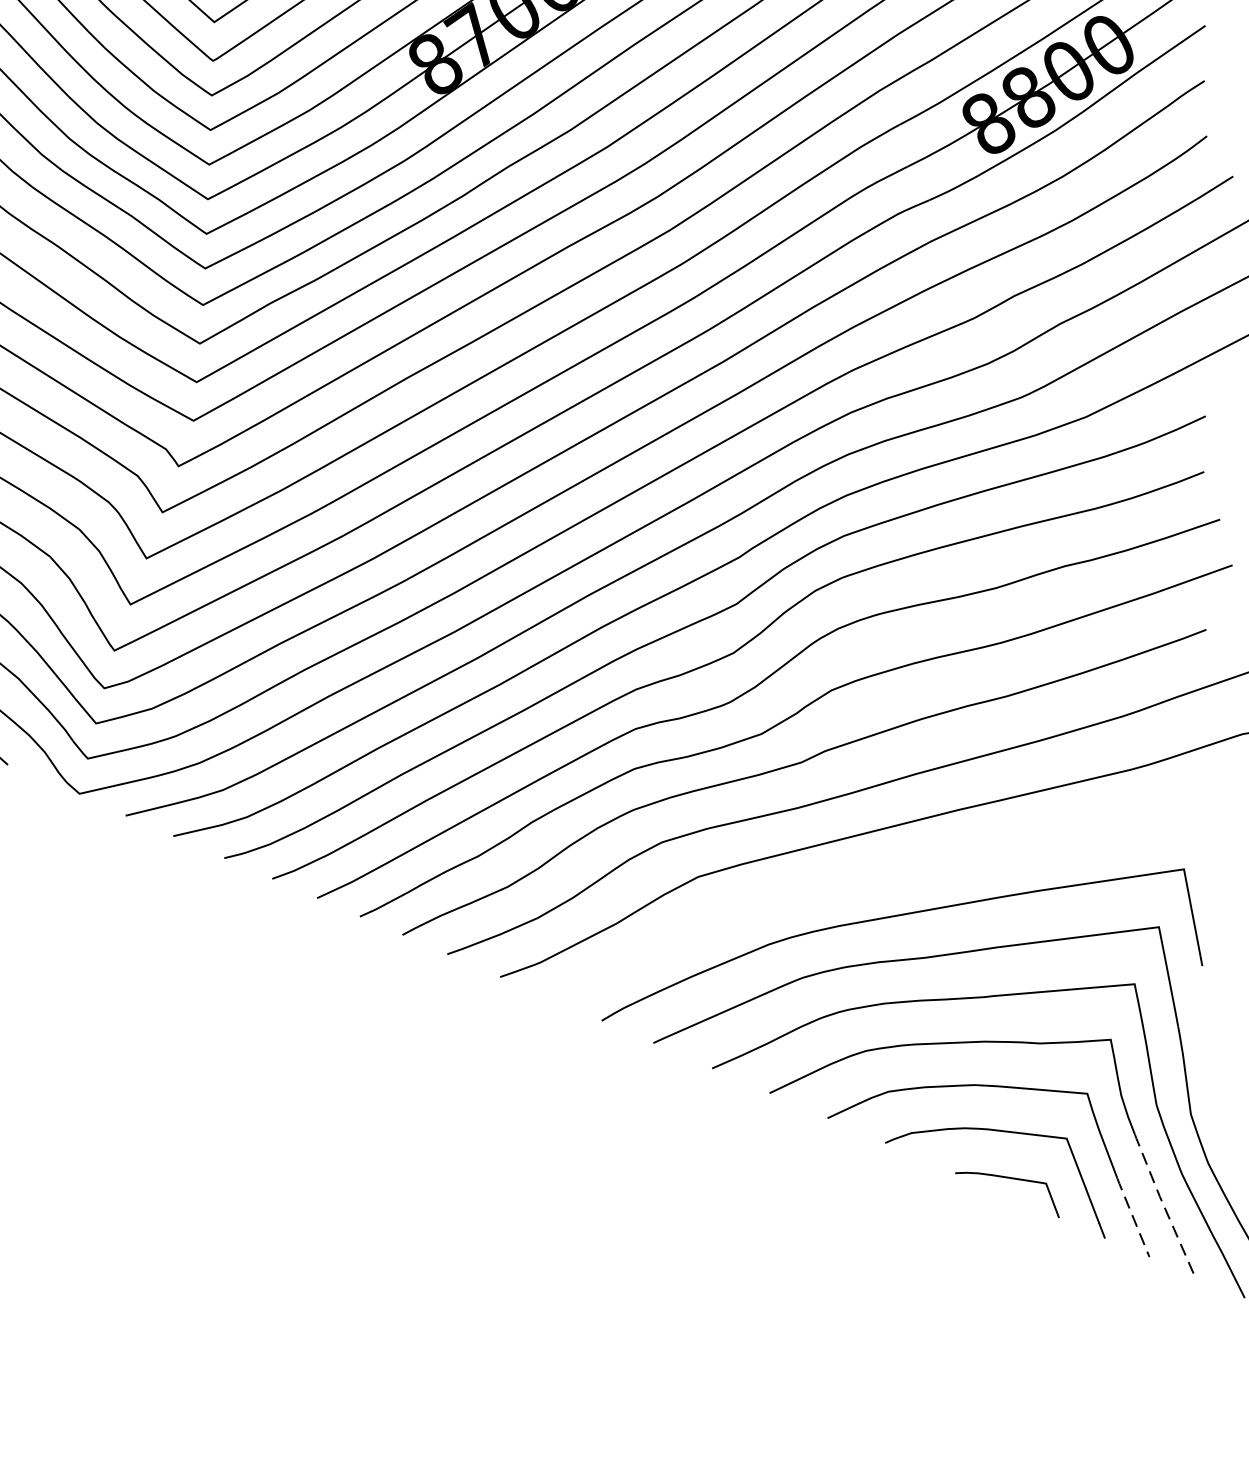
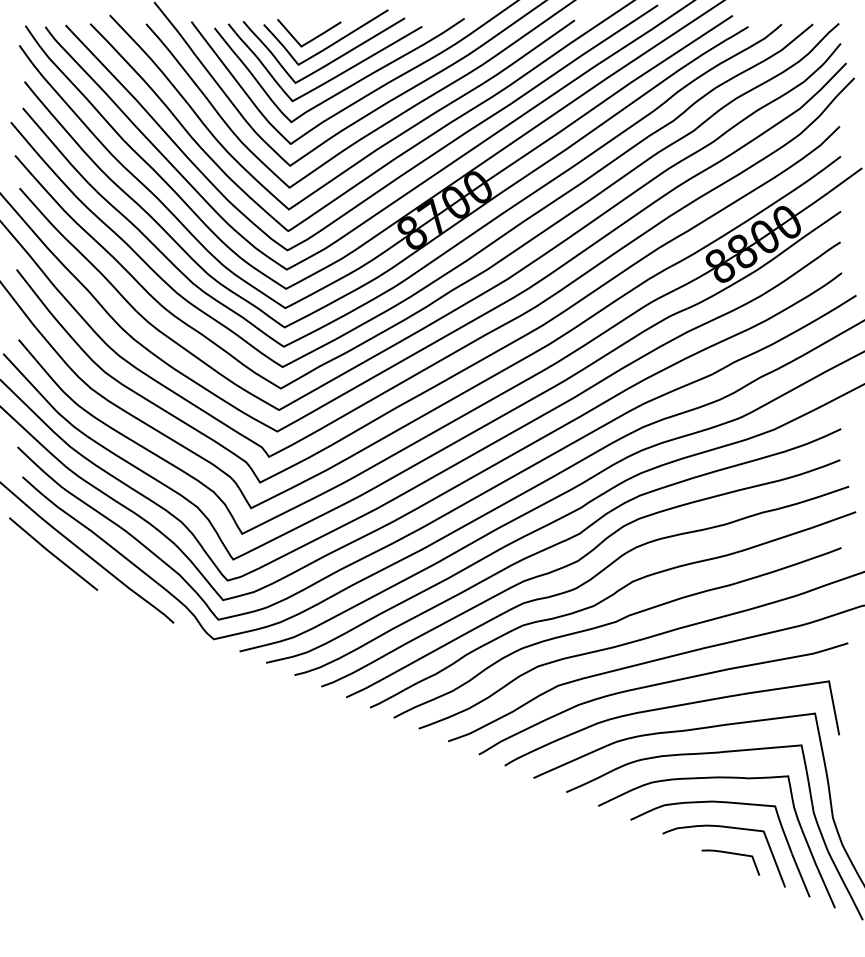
curve: (877, 876) -> (658, 685), added
line: (1163, 1205) -> (817, 868), dashed -> solid
line: (1132, 1216) -> (800, 874), dashed -> solid

